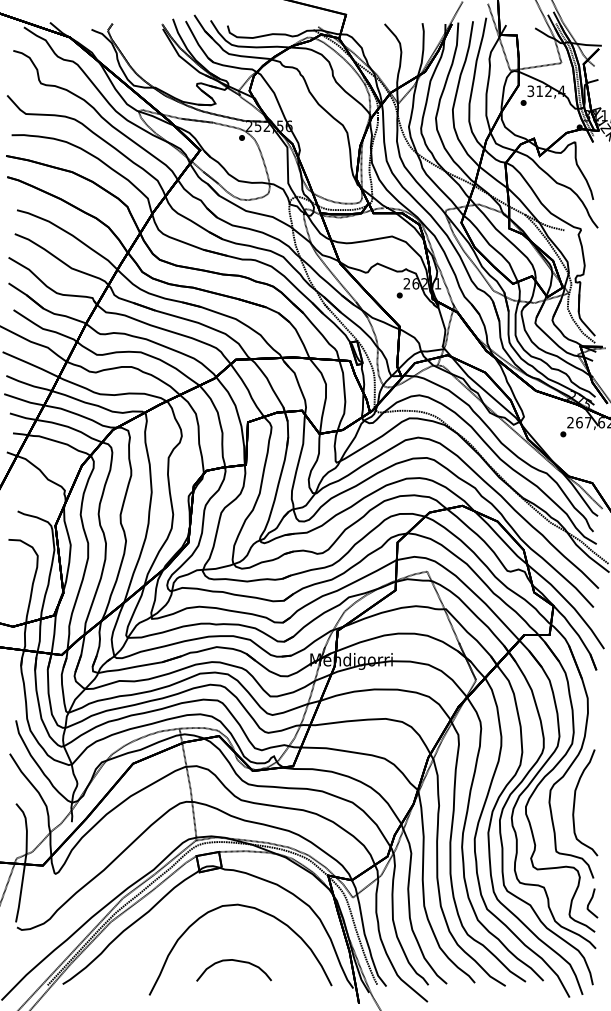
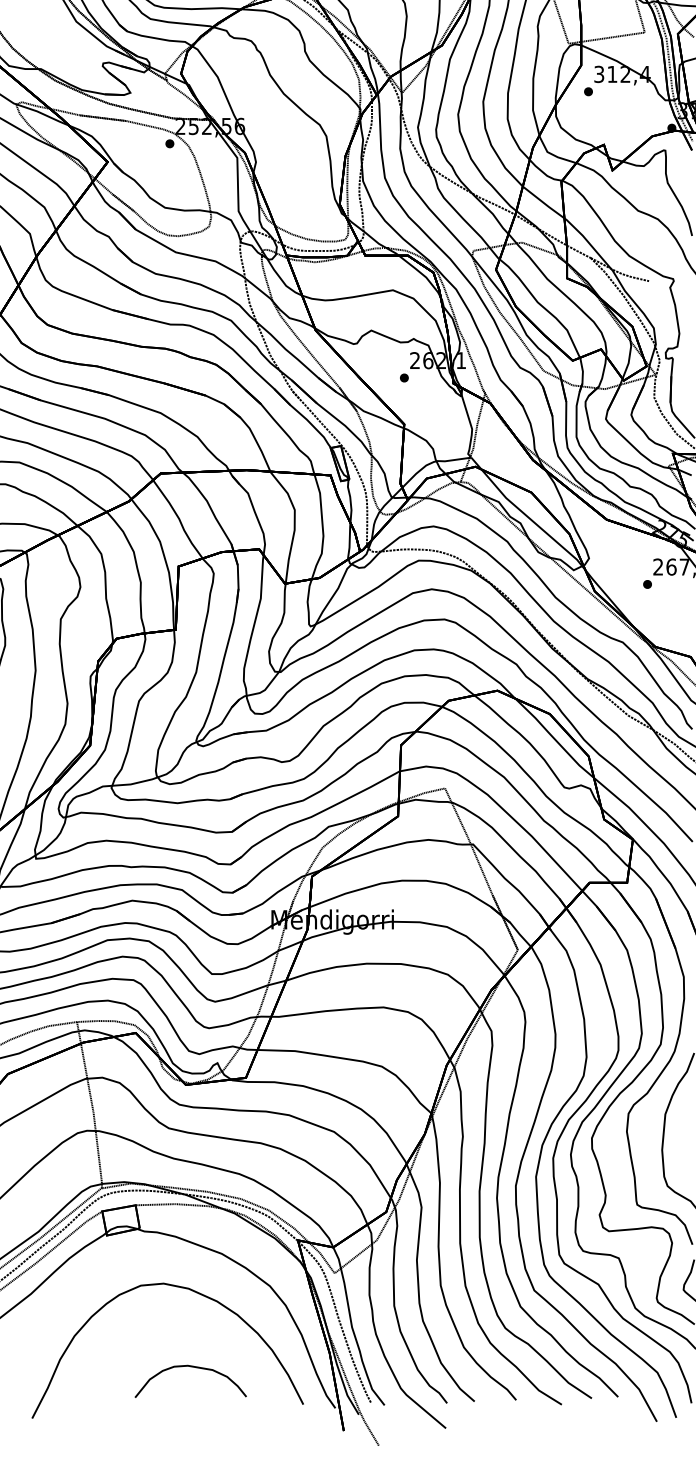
curve: (234, 961) -> (191, 1368), moved

